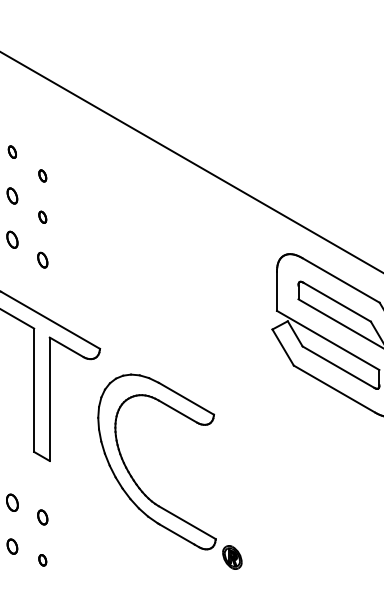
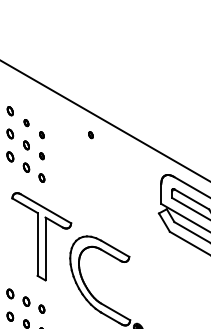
part: (138, 176) -> (90, 135), added

